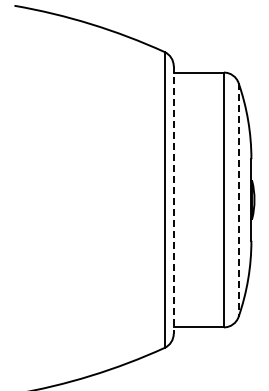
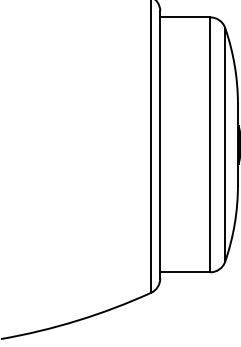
line: (238, 199) -> (225, 144), dashed -> solid
line: (173, 200) -> (160, 145), dashed -> solid

